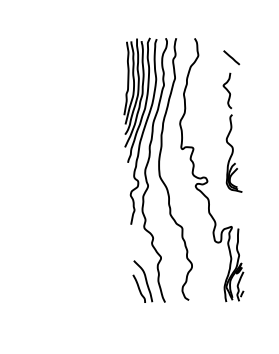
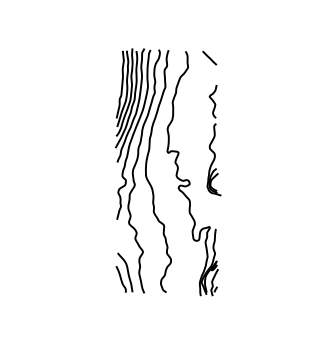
line: (231, 57) -> (209, 57), moved

